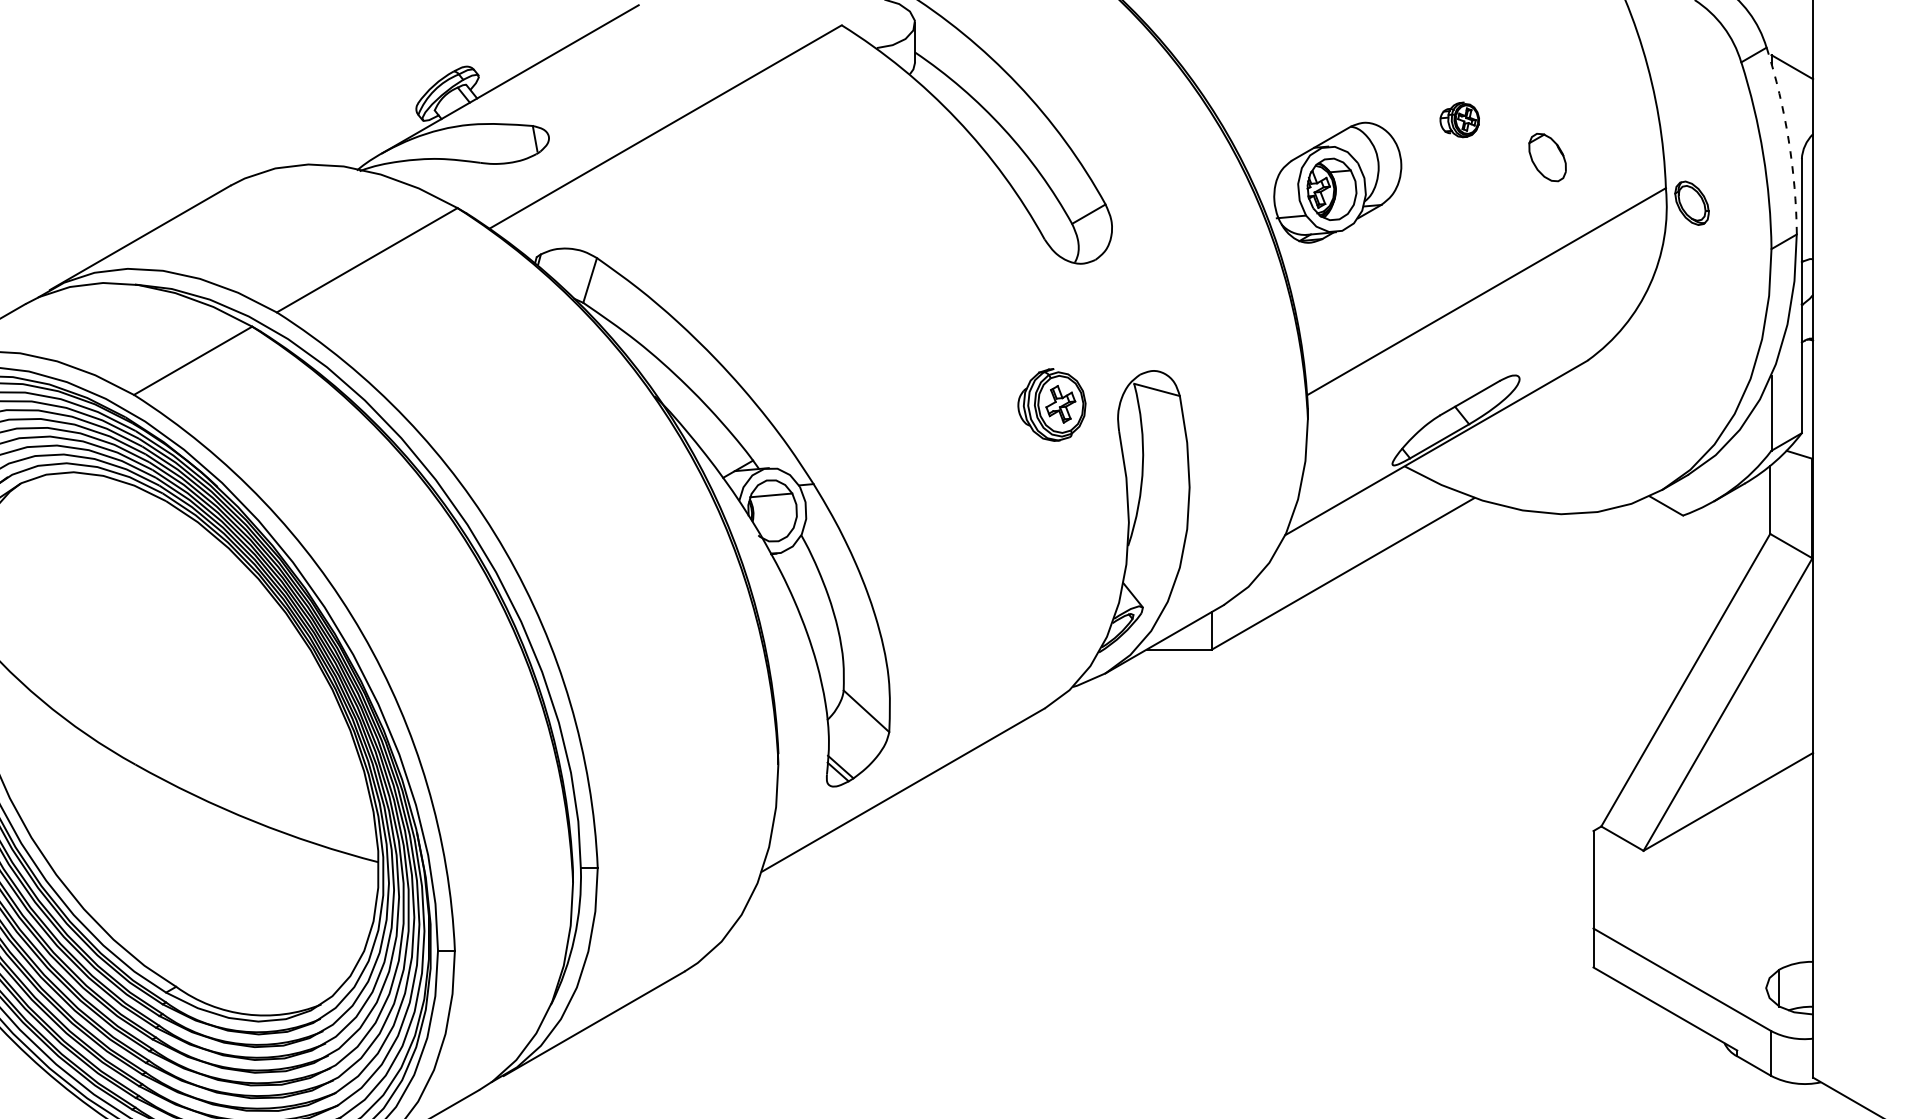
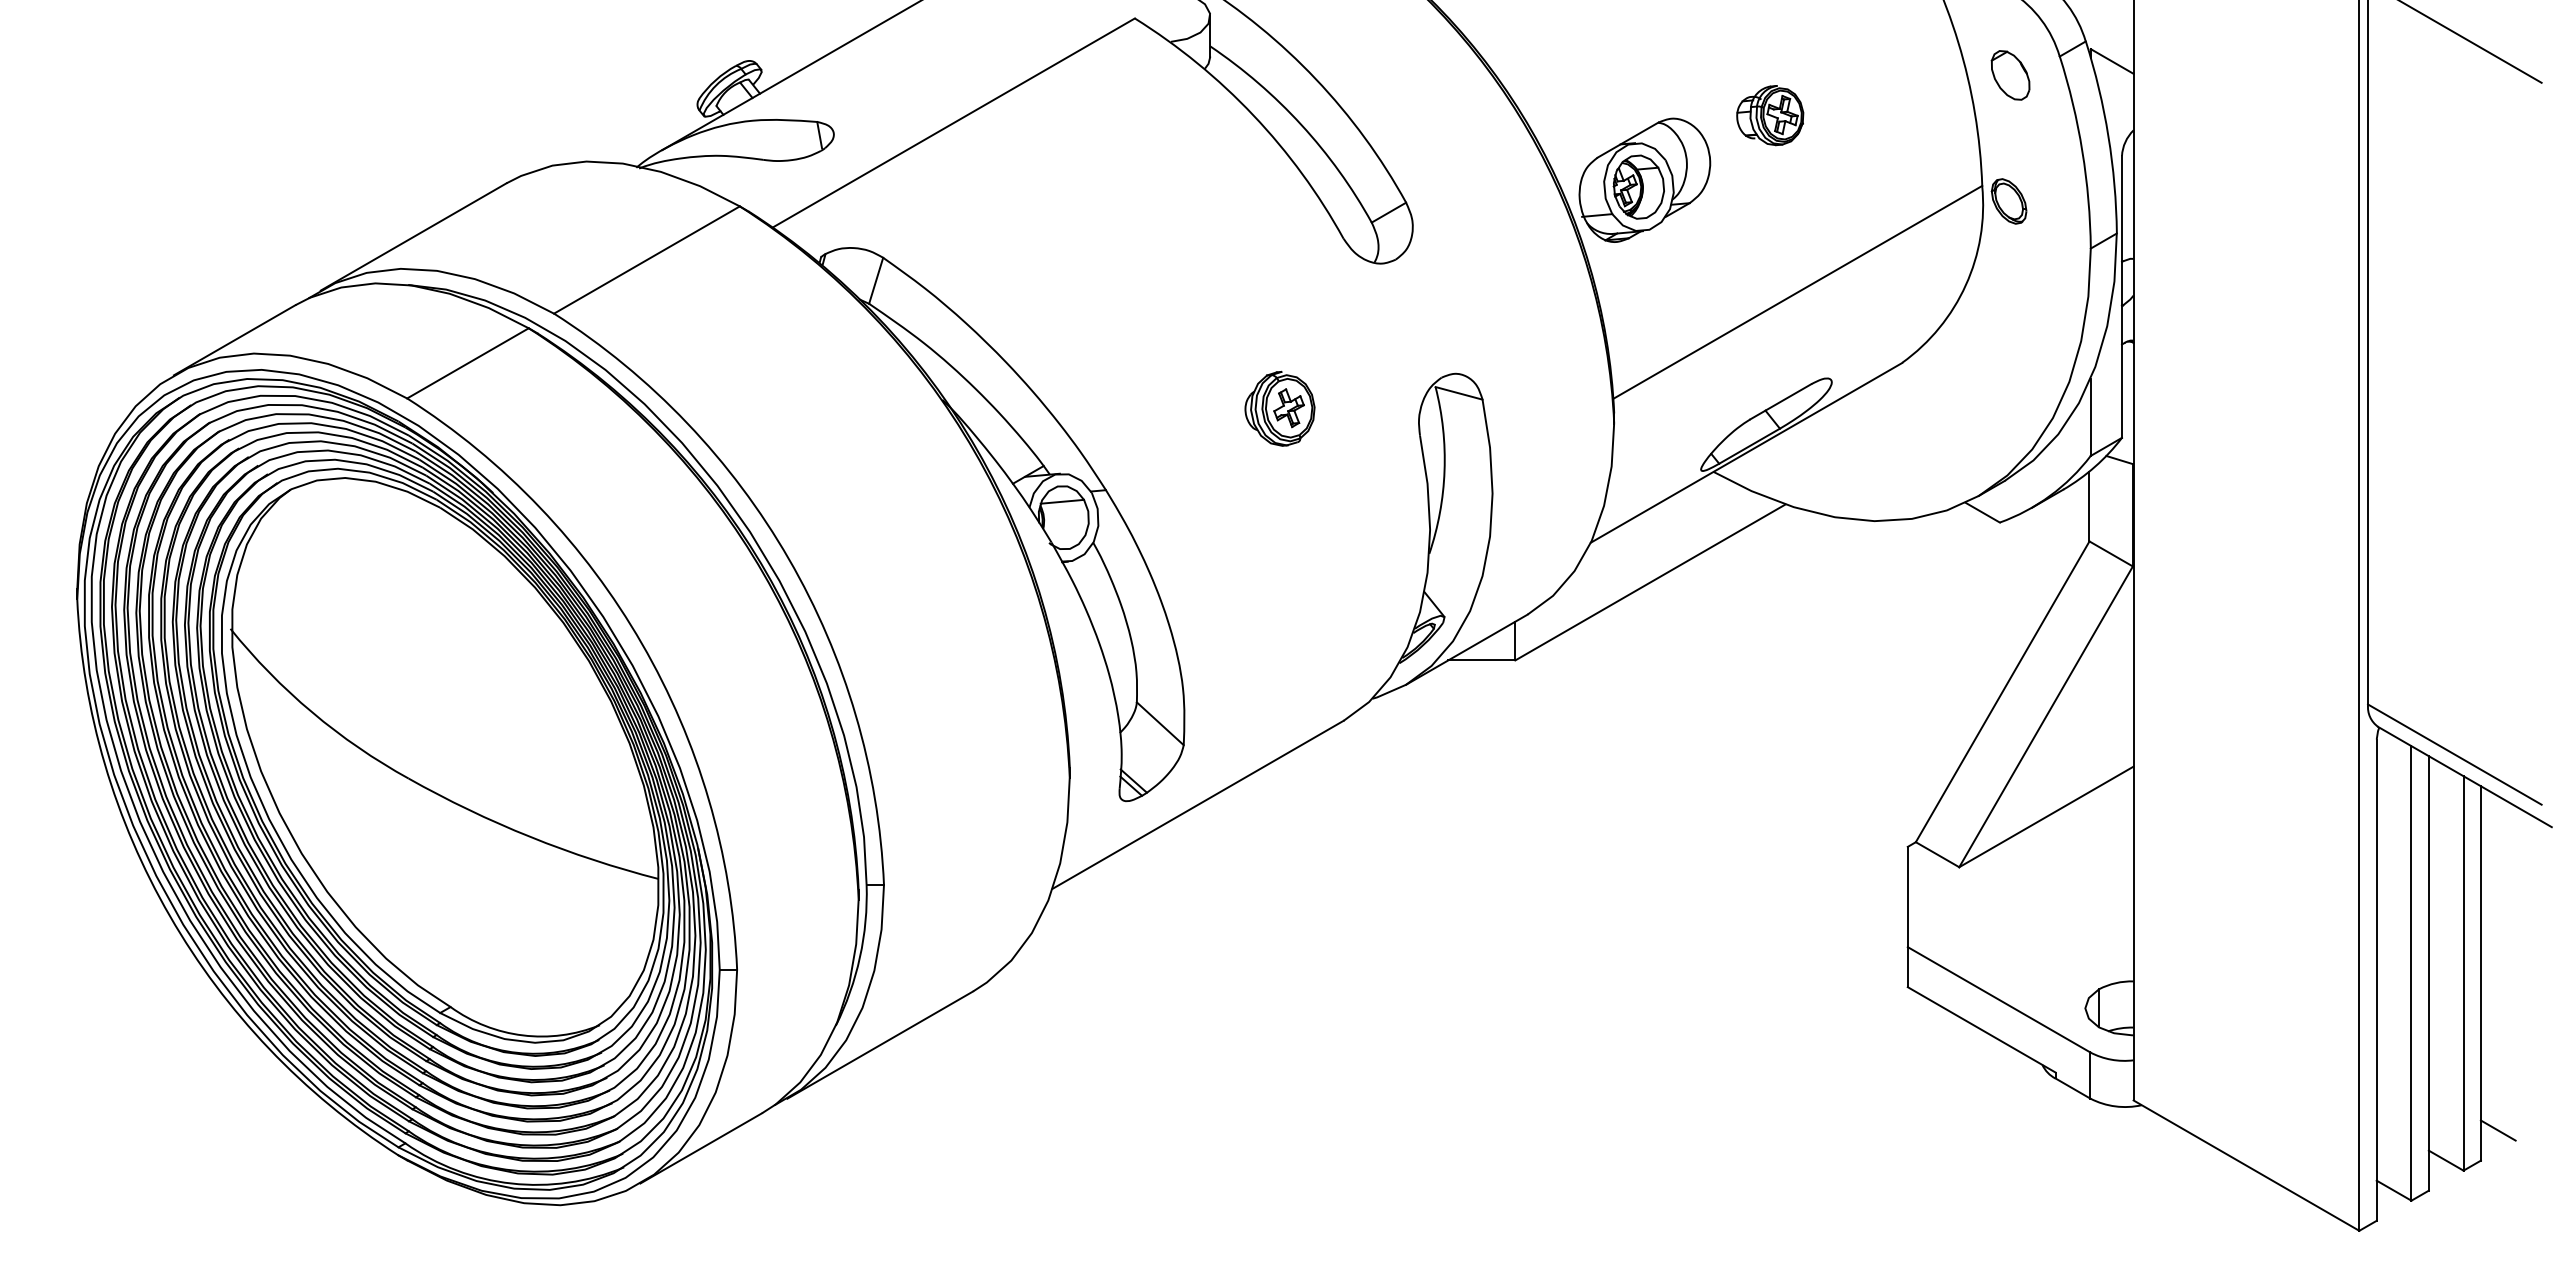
part: (1459, 119) -> (1770, 115), size x1.67
arc: (1788, 140) -> (2108, 136), dashed -> solid
part: (1547, 157) -> (2010, 75), moved
part: (1051, 404) -> (1279, 408), moved

